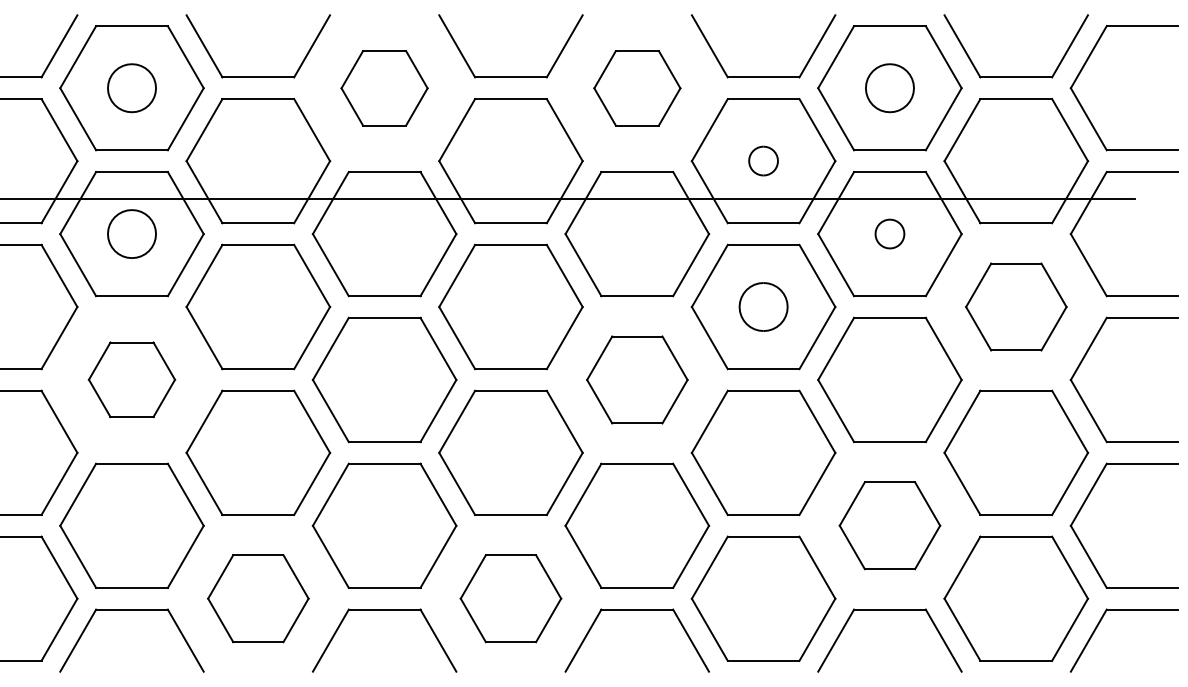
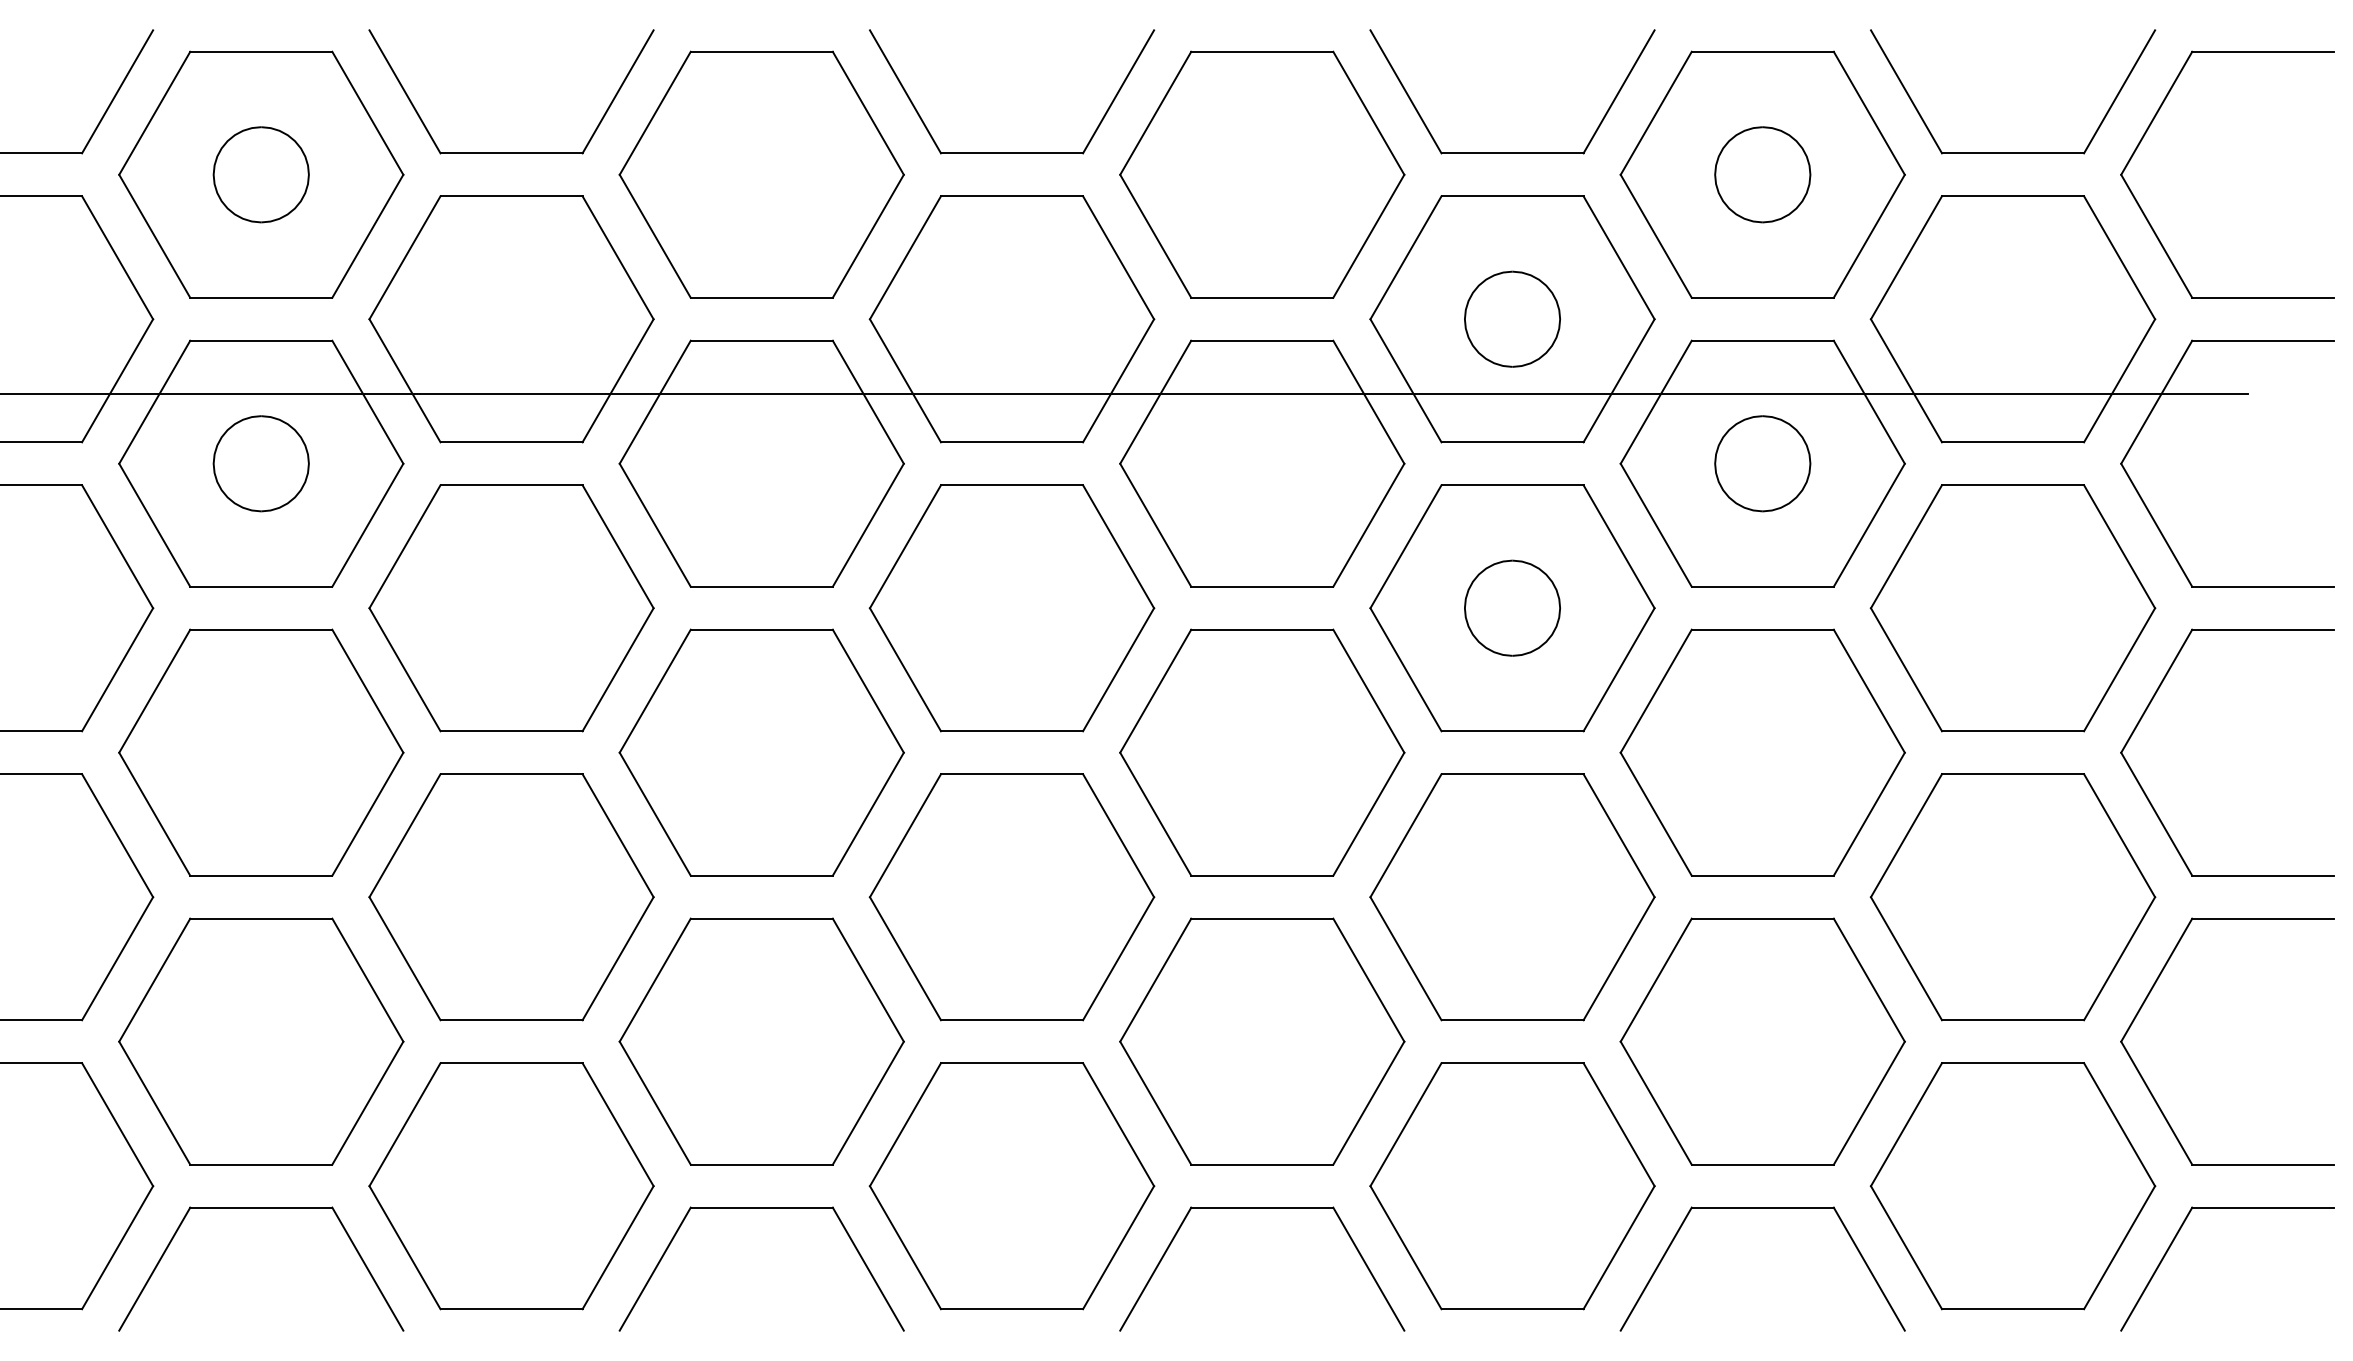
part: (384, 88) -> (761, 175), size x1.67
part: (637, 88) -> (1262, 175), size x1.67
part: (763, 160) -> (1512, 317), size x1.67
part: (889, 233) -> (1761, 462), size x1.67
part: (1016, 306) -> (2013, 607), size x1.43
part: (131, 379) -> (260, 751), size x1.67
part: (637, 379) -> (1262, 751), size x1.43
part: (889, 525) -> (1761, 1041), size x1.43
part: (258, 598) -> (511, 1185), size x1.43
part: (510, 598) -> (1011, 1185), size x1.43

